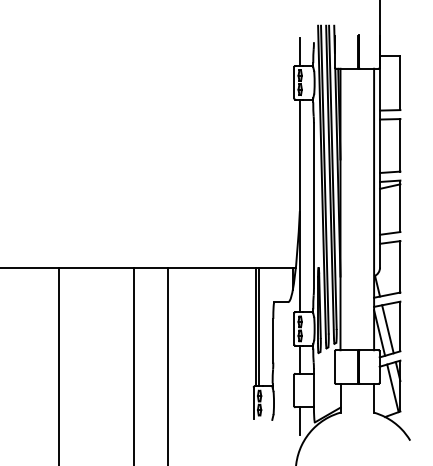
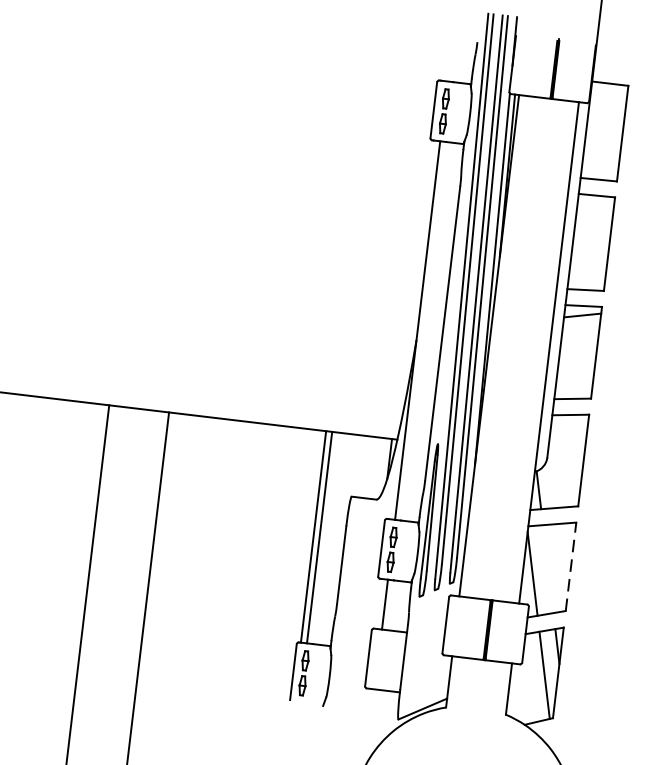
line: (299, 51) -> (449, 55), removed
line: (400, 326) -> (571, 566), solid -> dashed
line: (387, 329) -> (547, 569), removed
line: (299, 420) -> (371, 712), removed

